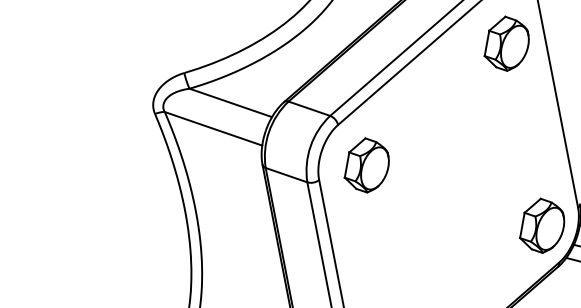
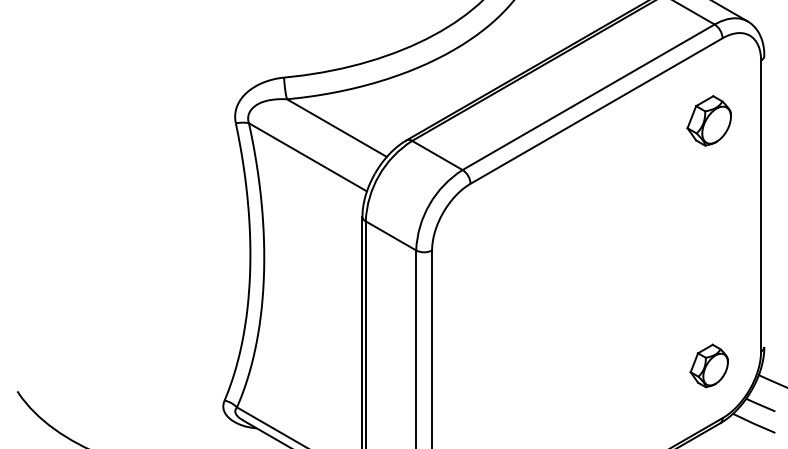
part: (506, 43) -> (709, 120), size x0.7
part: (365, 165) -> (496, 243), removed
part: (541, 225) -> (709, 365), size x0.6

